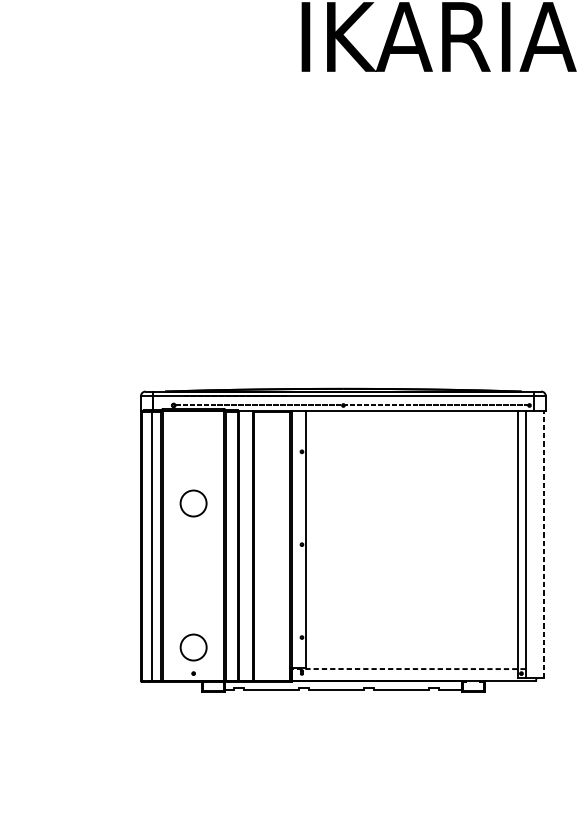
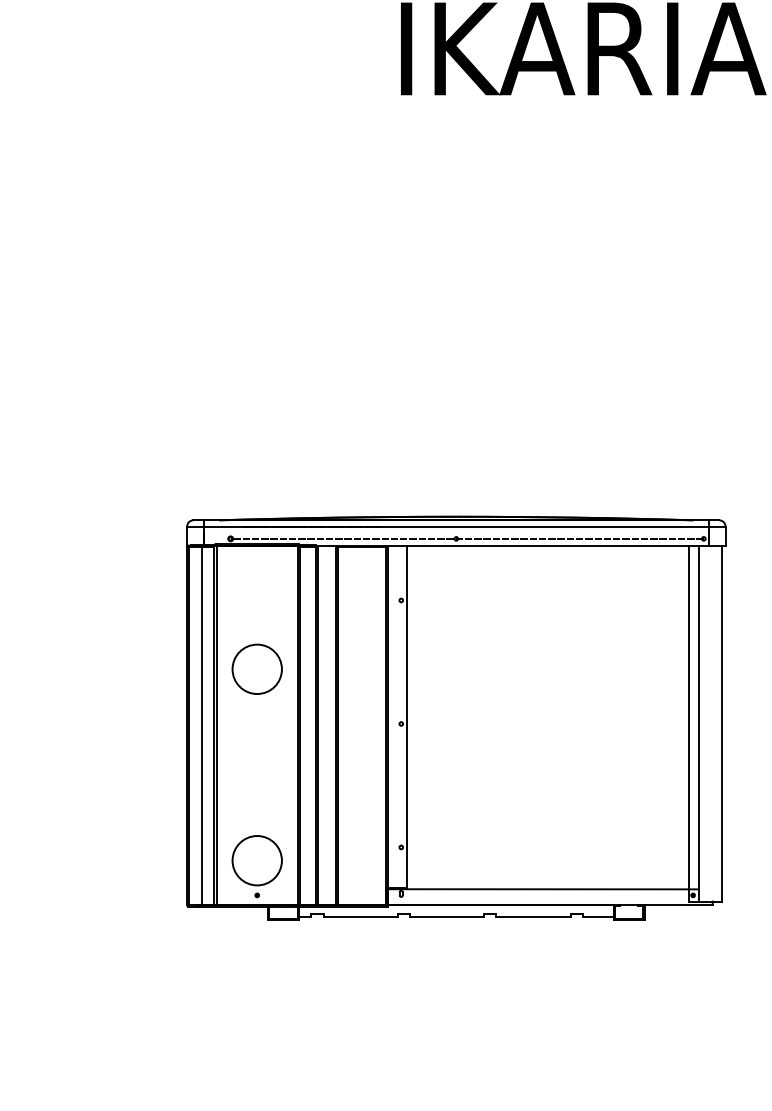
circle: (193, 502) -> (256, 668), size x1.43
line: (543, 544) -> (722, 723), dashed -> solid
circle: (193, 647) -> (256, 860), size x1.43
line: (408, 669) -> (543, 889), dashed -> solid

